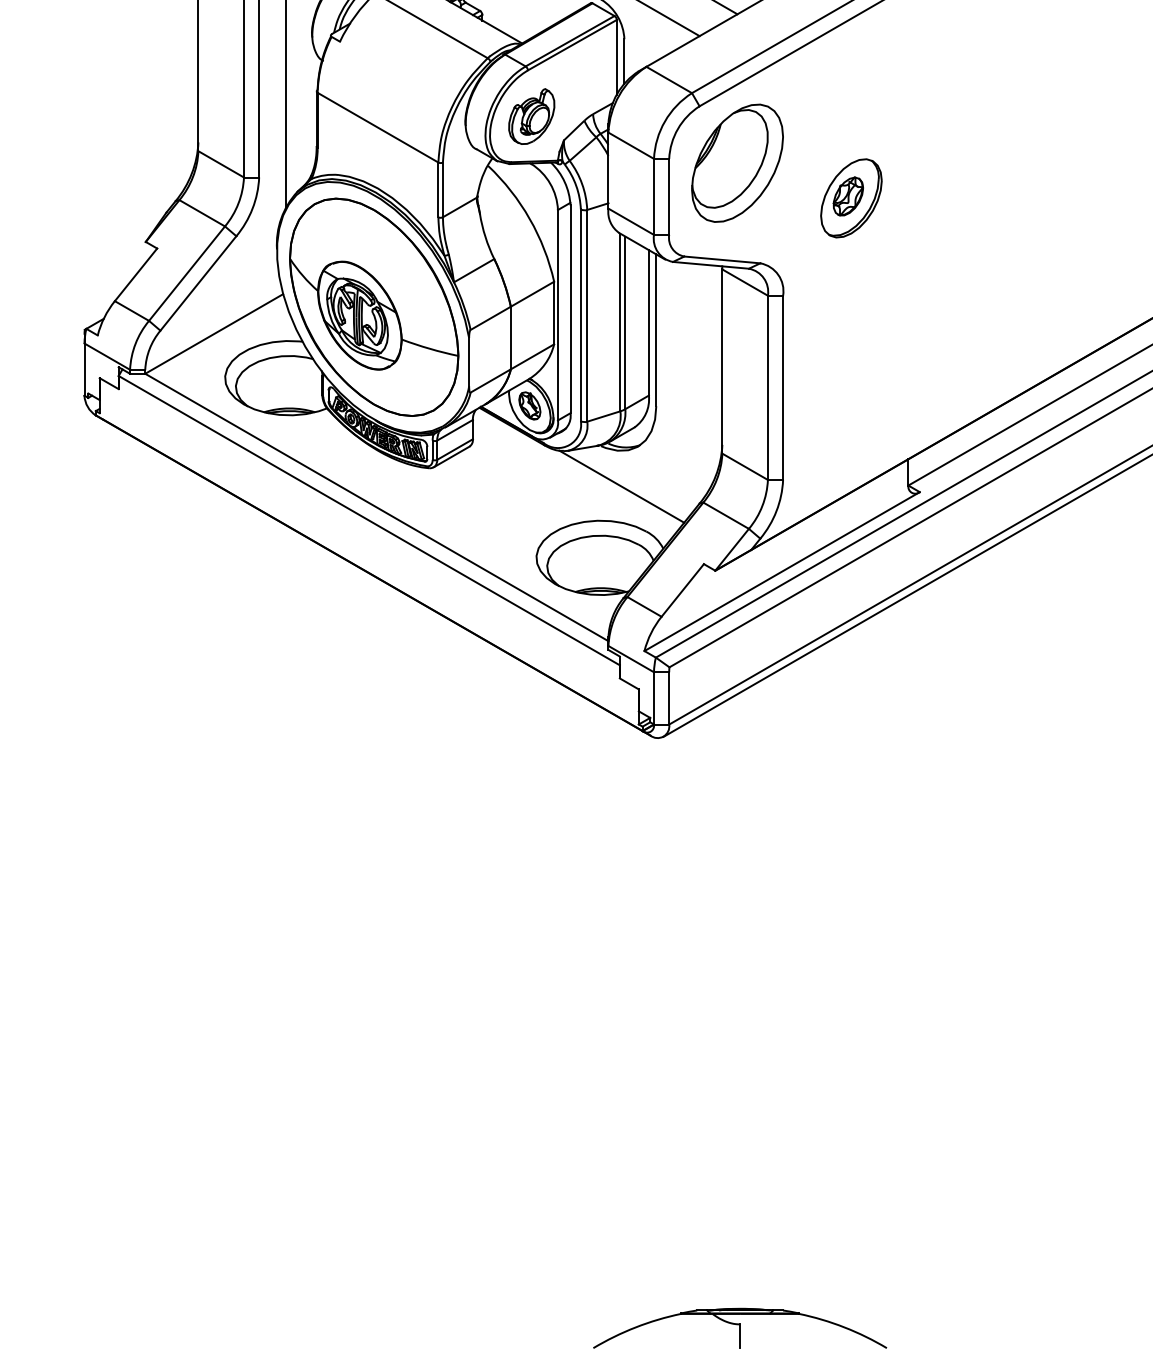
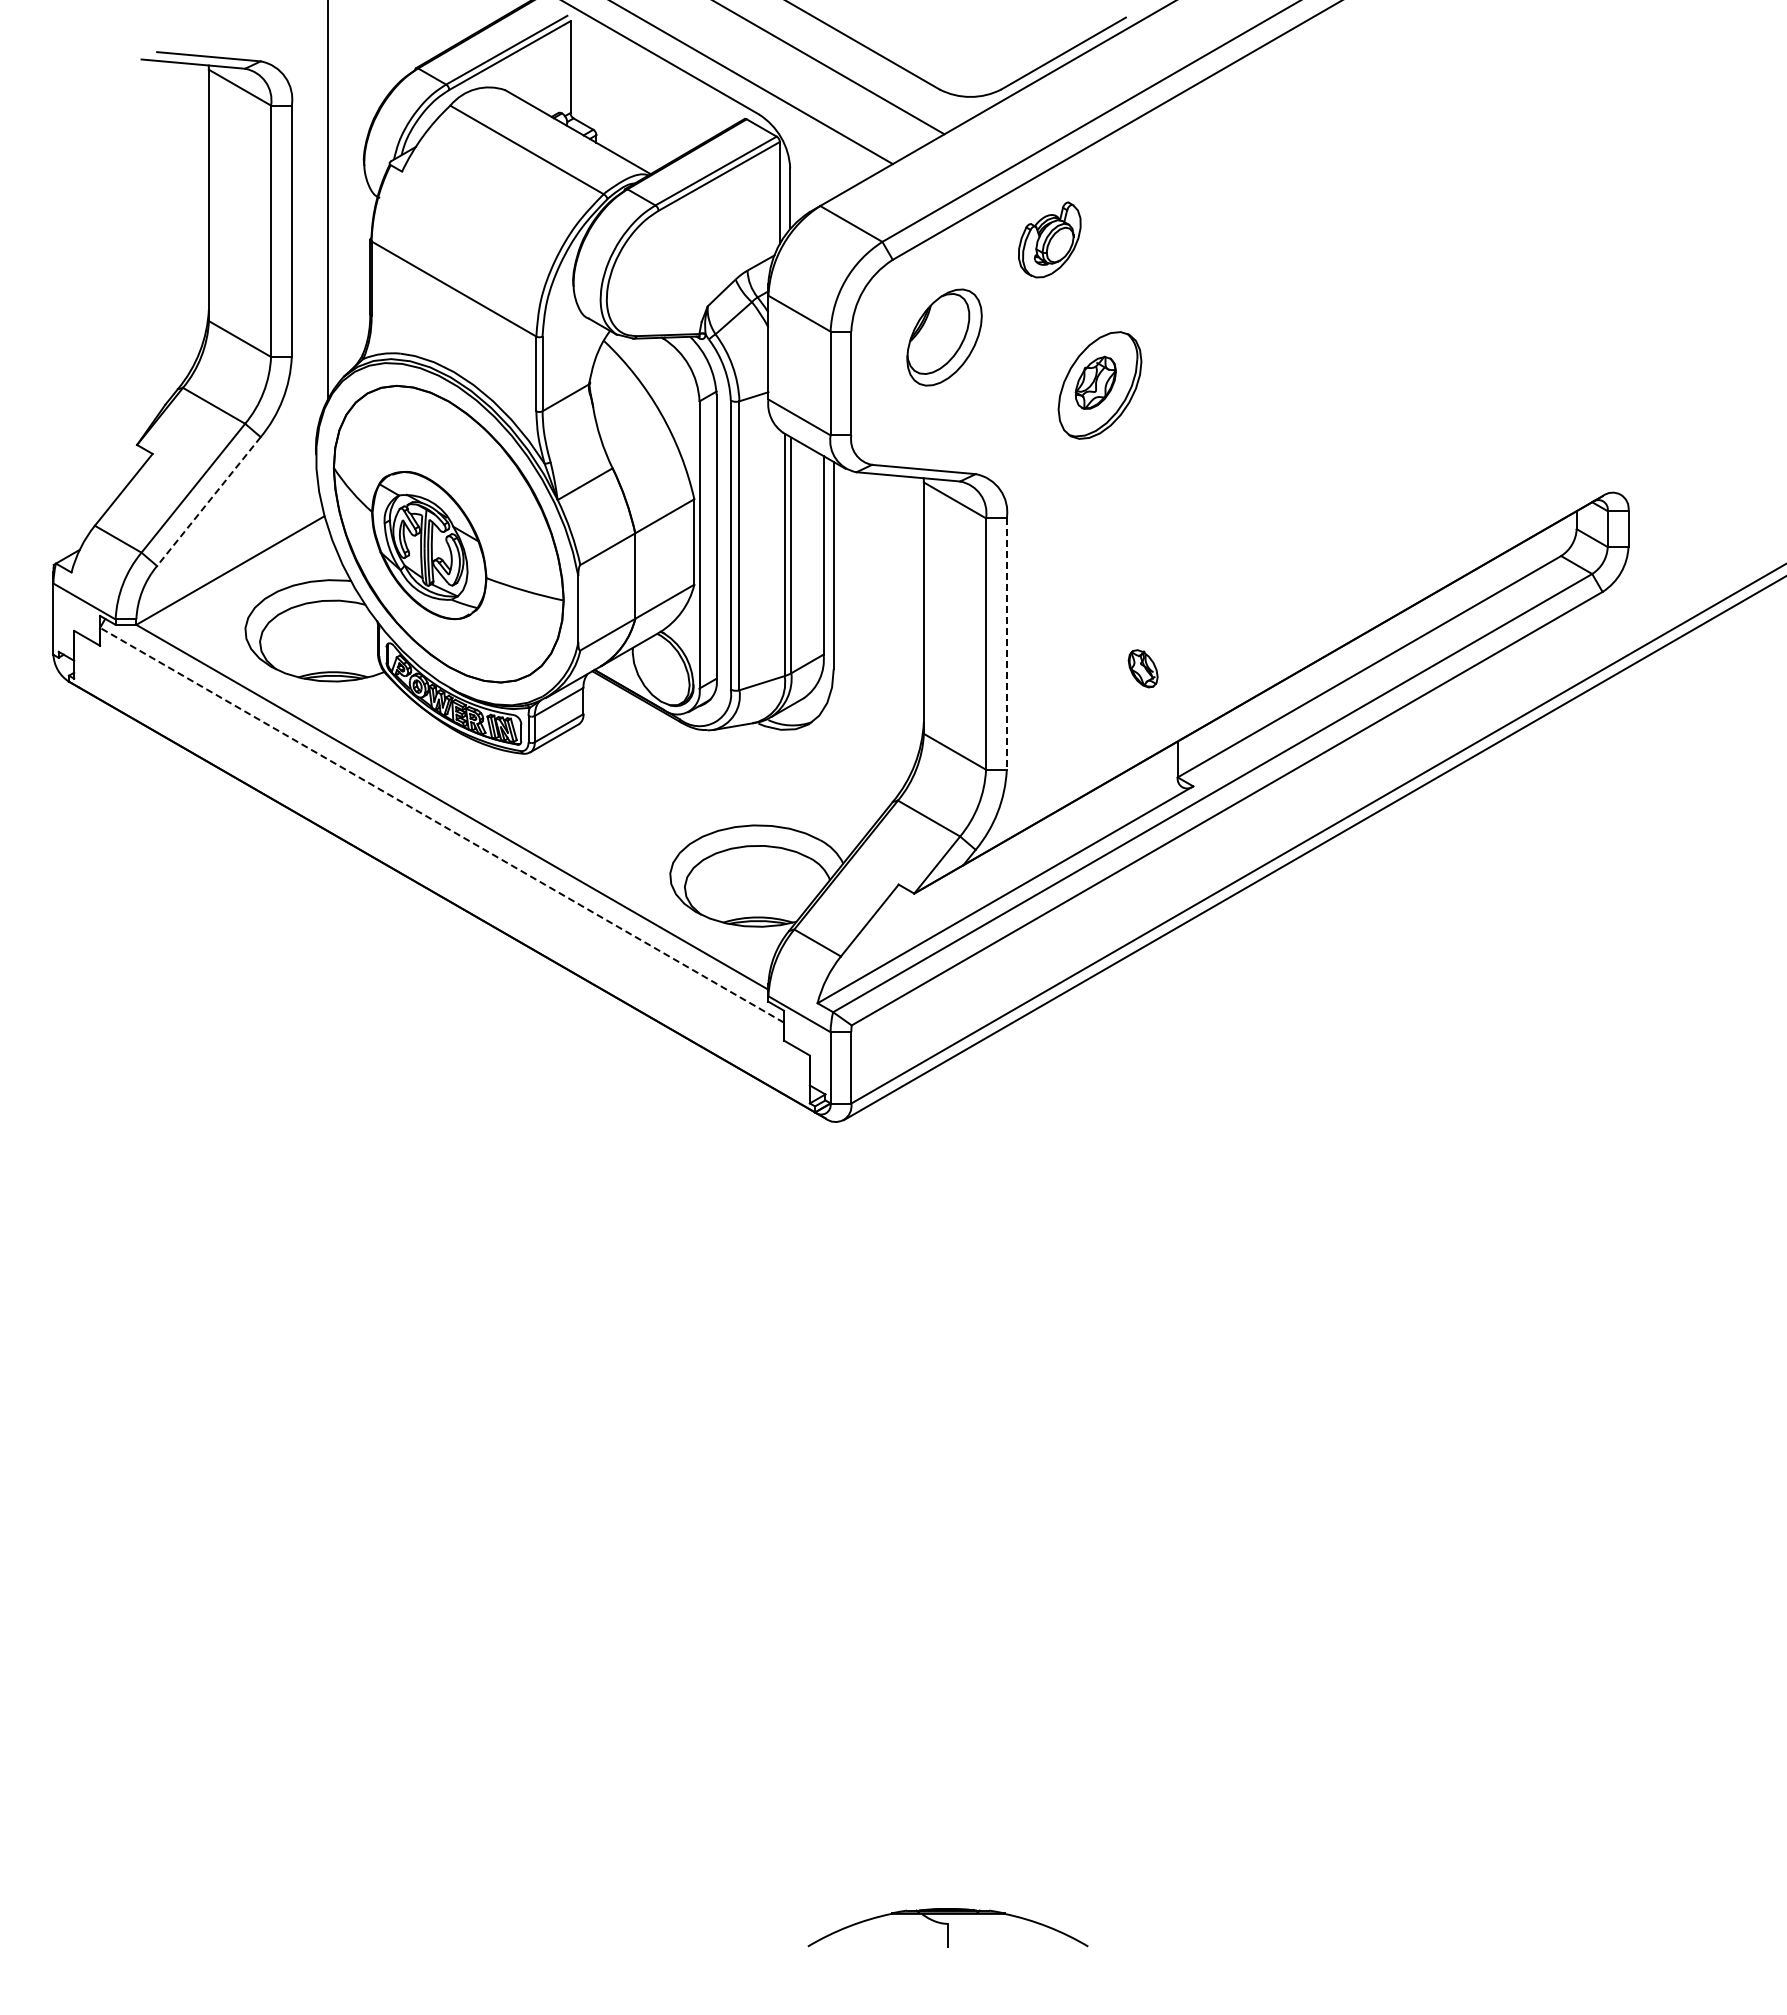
part: (531, 116) -> (1049, 239), moved
part: (737, 163) -> (944, 337), size x0.6
line: (198, 283) -> (208, 501), solid -> dashed
line: (782, 388) -> (1006, 644), solid -> dashed
part: (529, 405) -> (1142, 668), moved
line: (621, 486) -> (786, 778), removed
line: (369, 520) -> (442, 825), solid -> dashed
part: (739, 1328) -> (947, 1927), size x0.7

